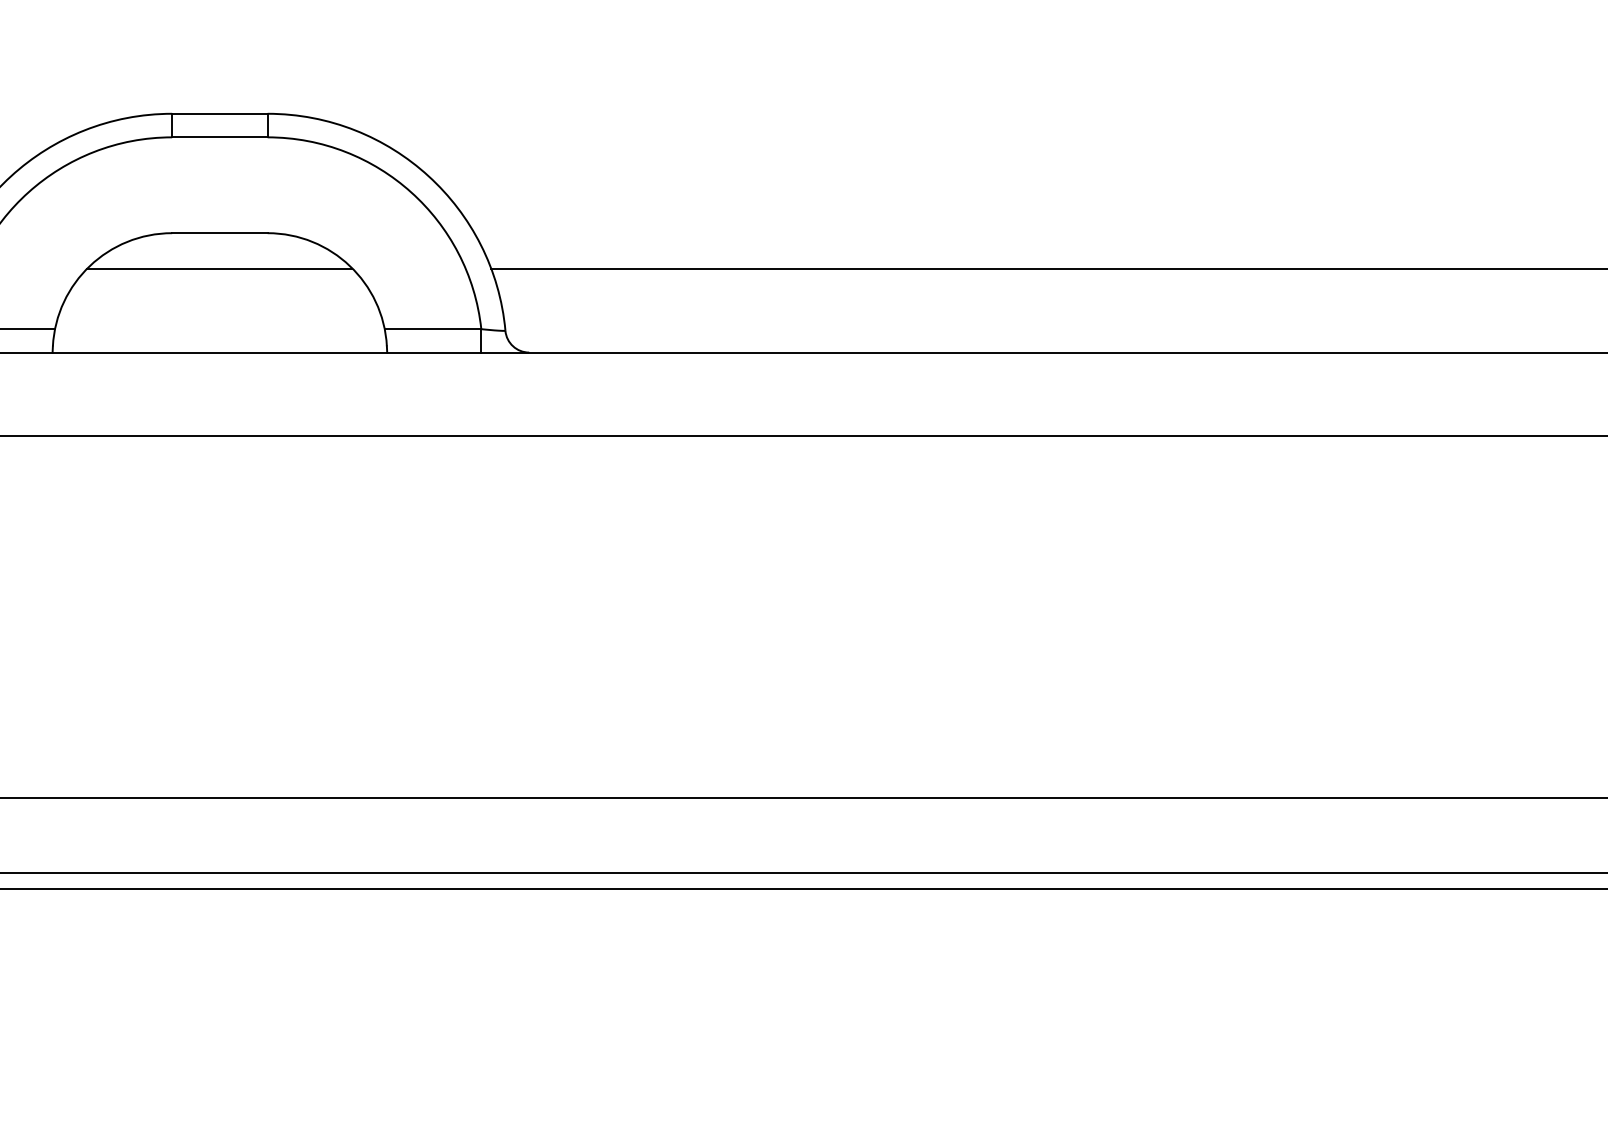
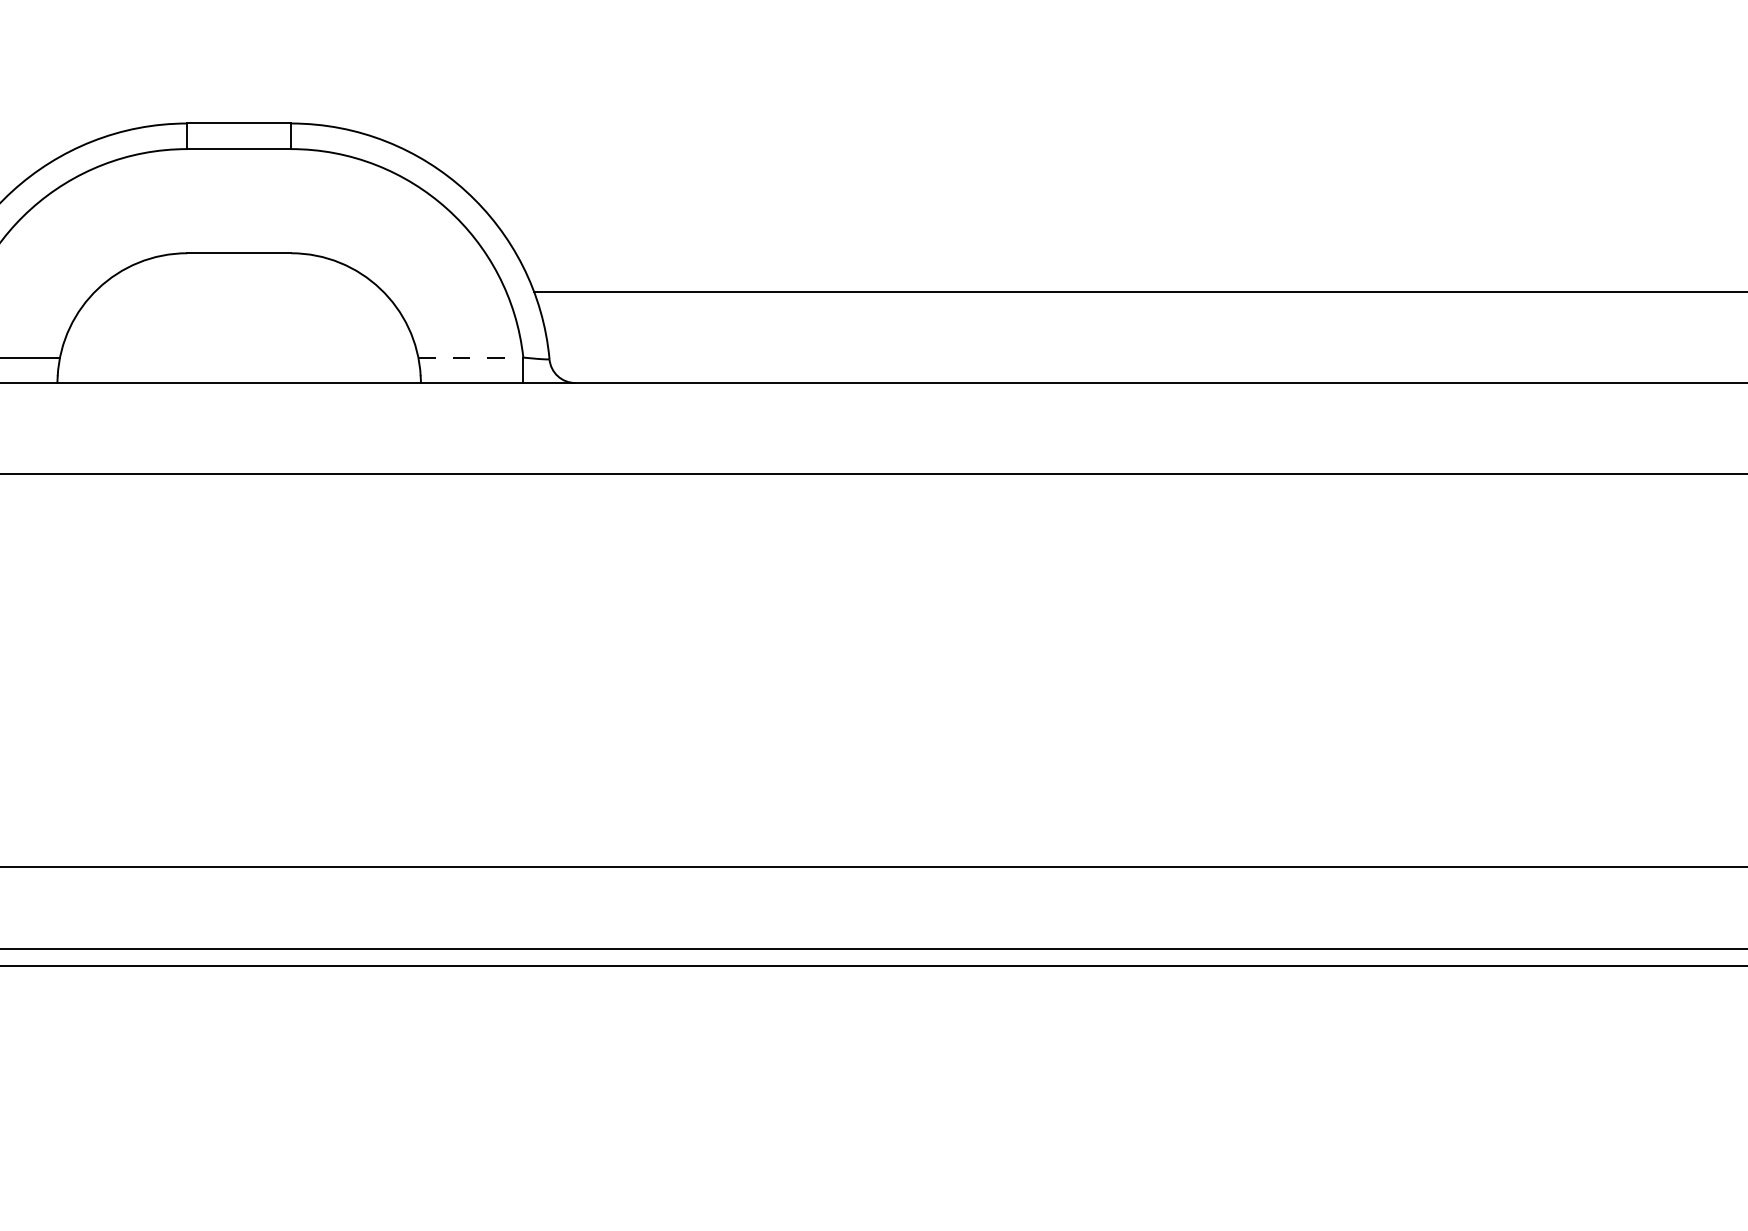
line: (219, 268) -> (238, 291), removed
line: (433, 329) -> (471, 357), solid -> dashed

